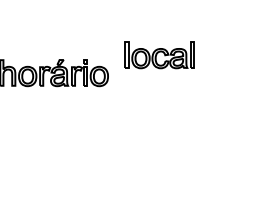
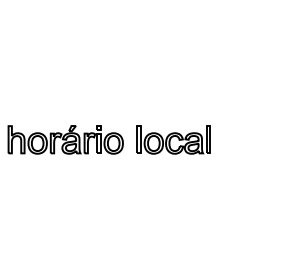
part: (159, 54) -> (173, 139), moved

